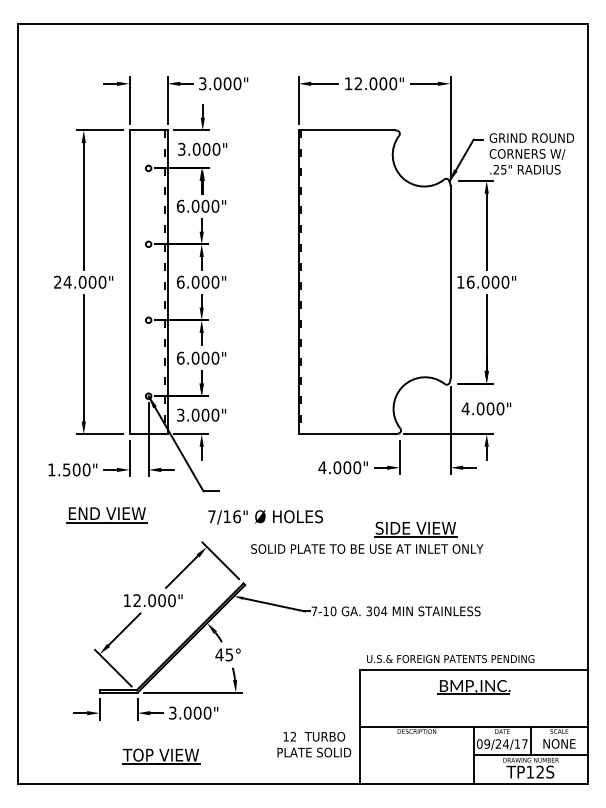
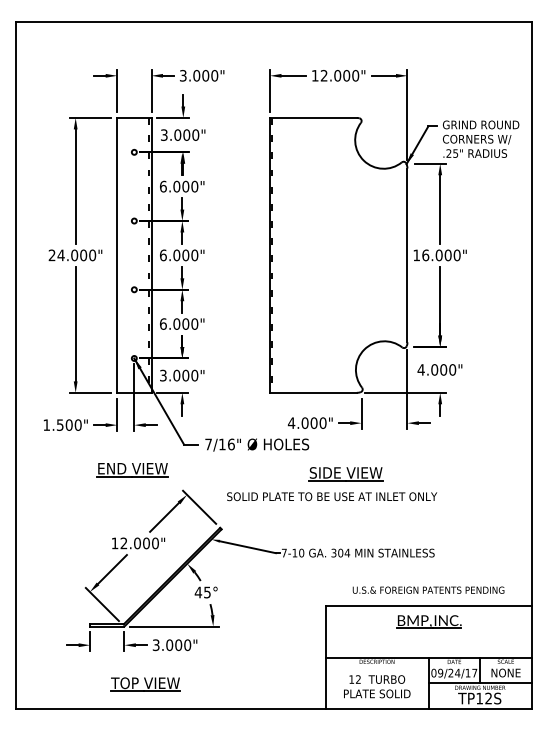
part: (106, 515) -> (132, 470), moved
text: (265, 516) -> (257, 444), moved
part: (415, 530) -> (345, 474), moved
text: (450, 658) -> (428, 589), moved
text: (314, 744) -> (377, 686), moved

